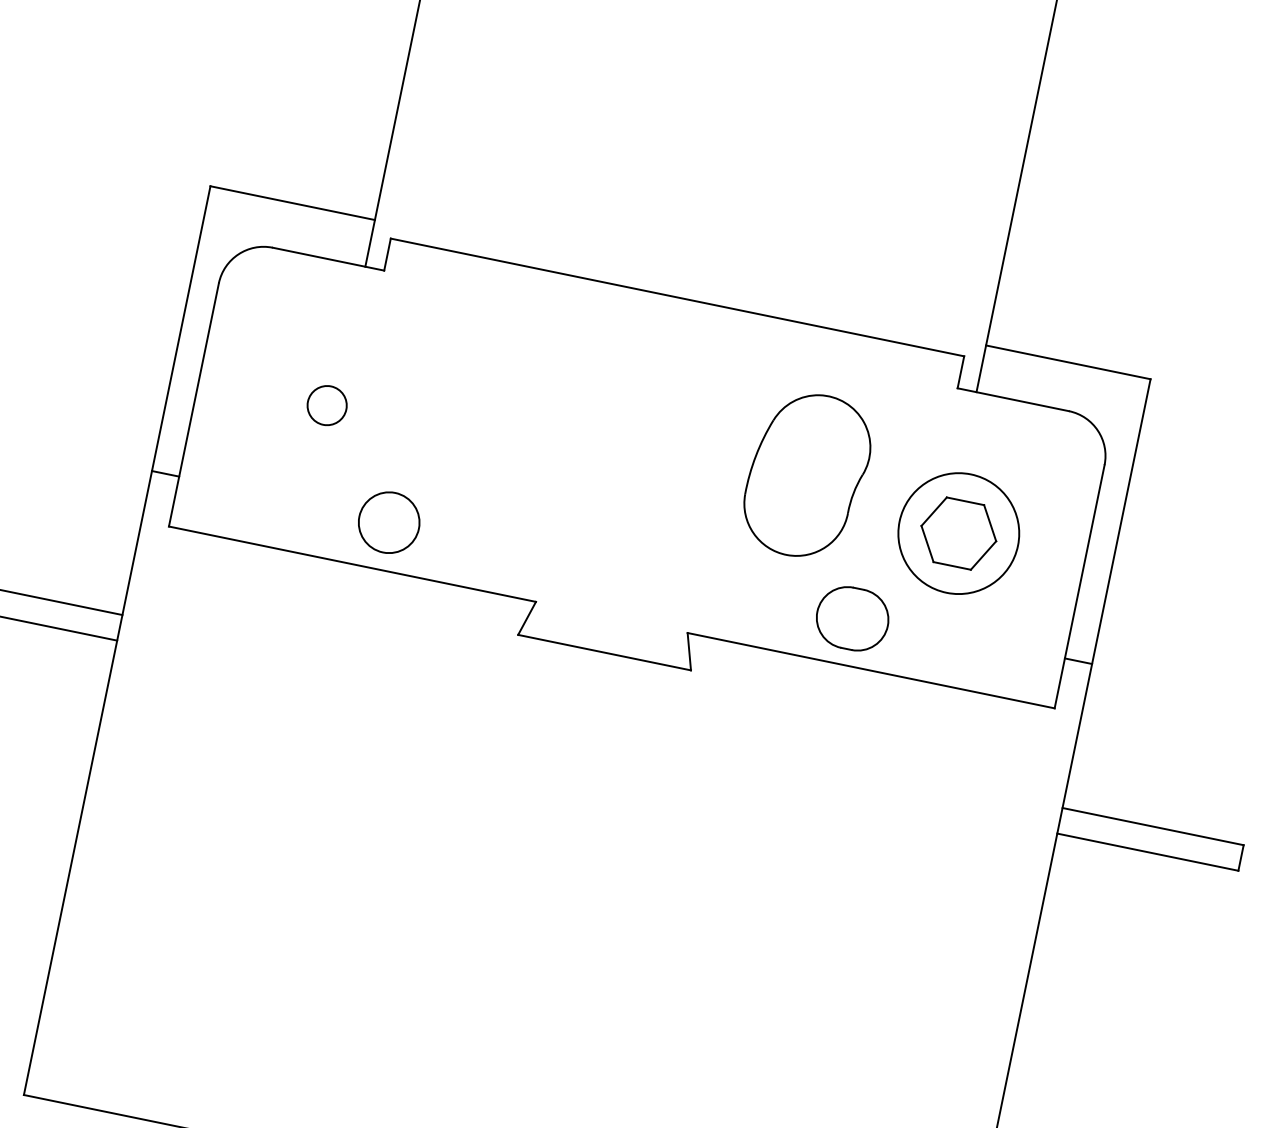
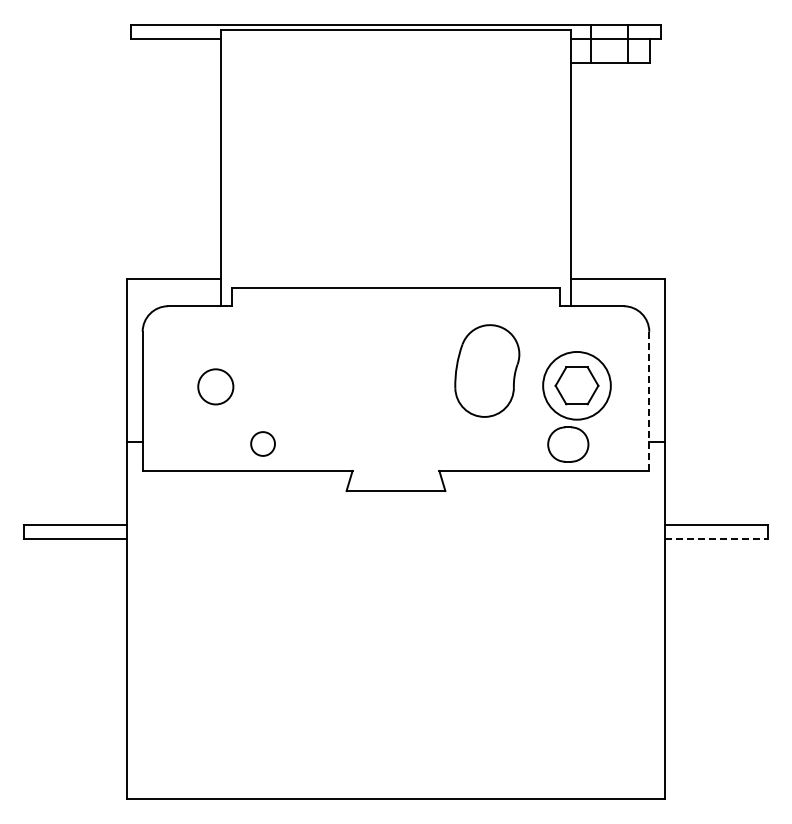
circle: (326, 405) -> (215, 386), size x1.6
circle: (388, 521) -> (262, 443), size x0.7
line: (1079, 587) -> (649, 401), solid -> dashed
part: (852, 618) -> (568, 444), moved
line: (1147, 852) -> (716, 539), solid -> dashed

